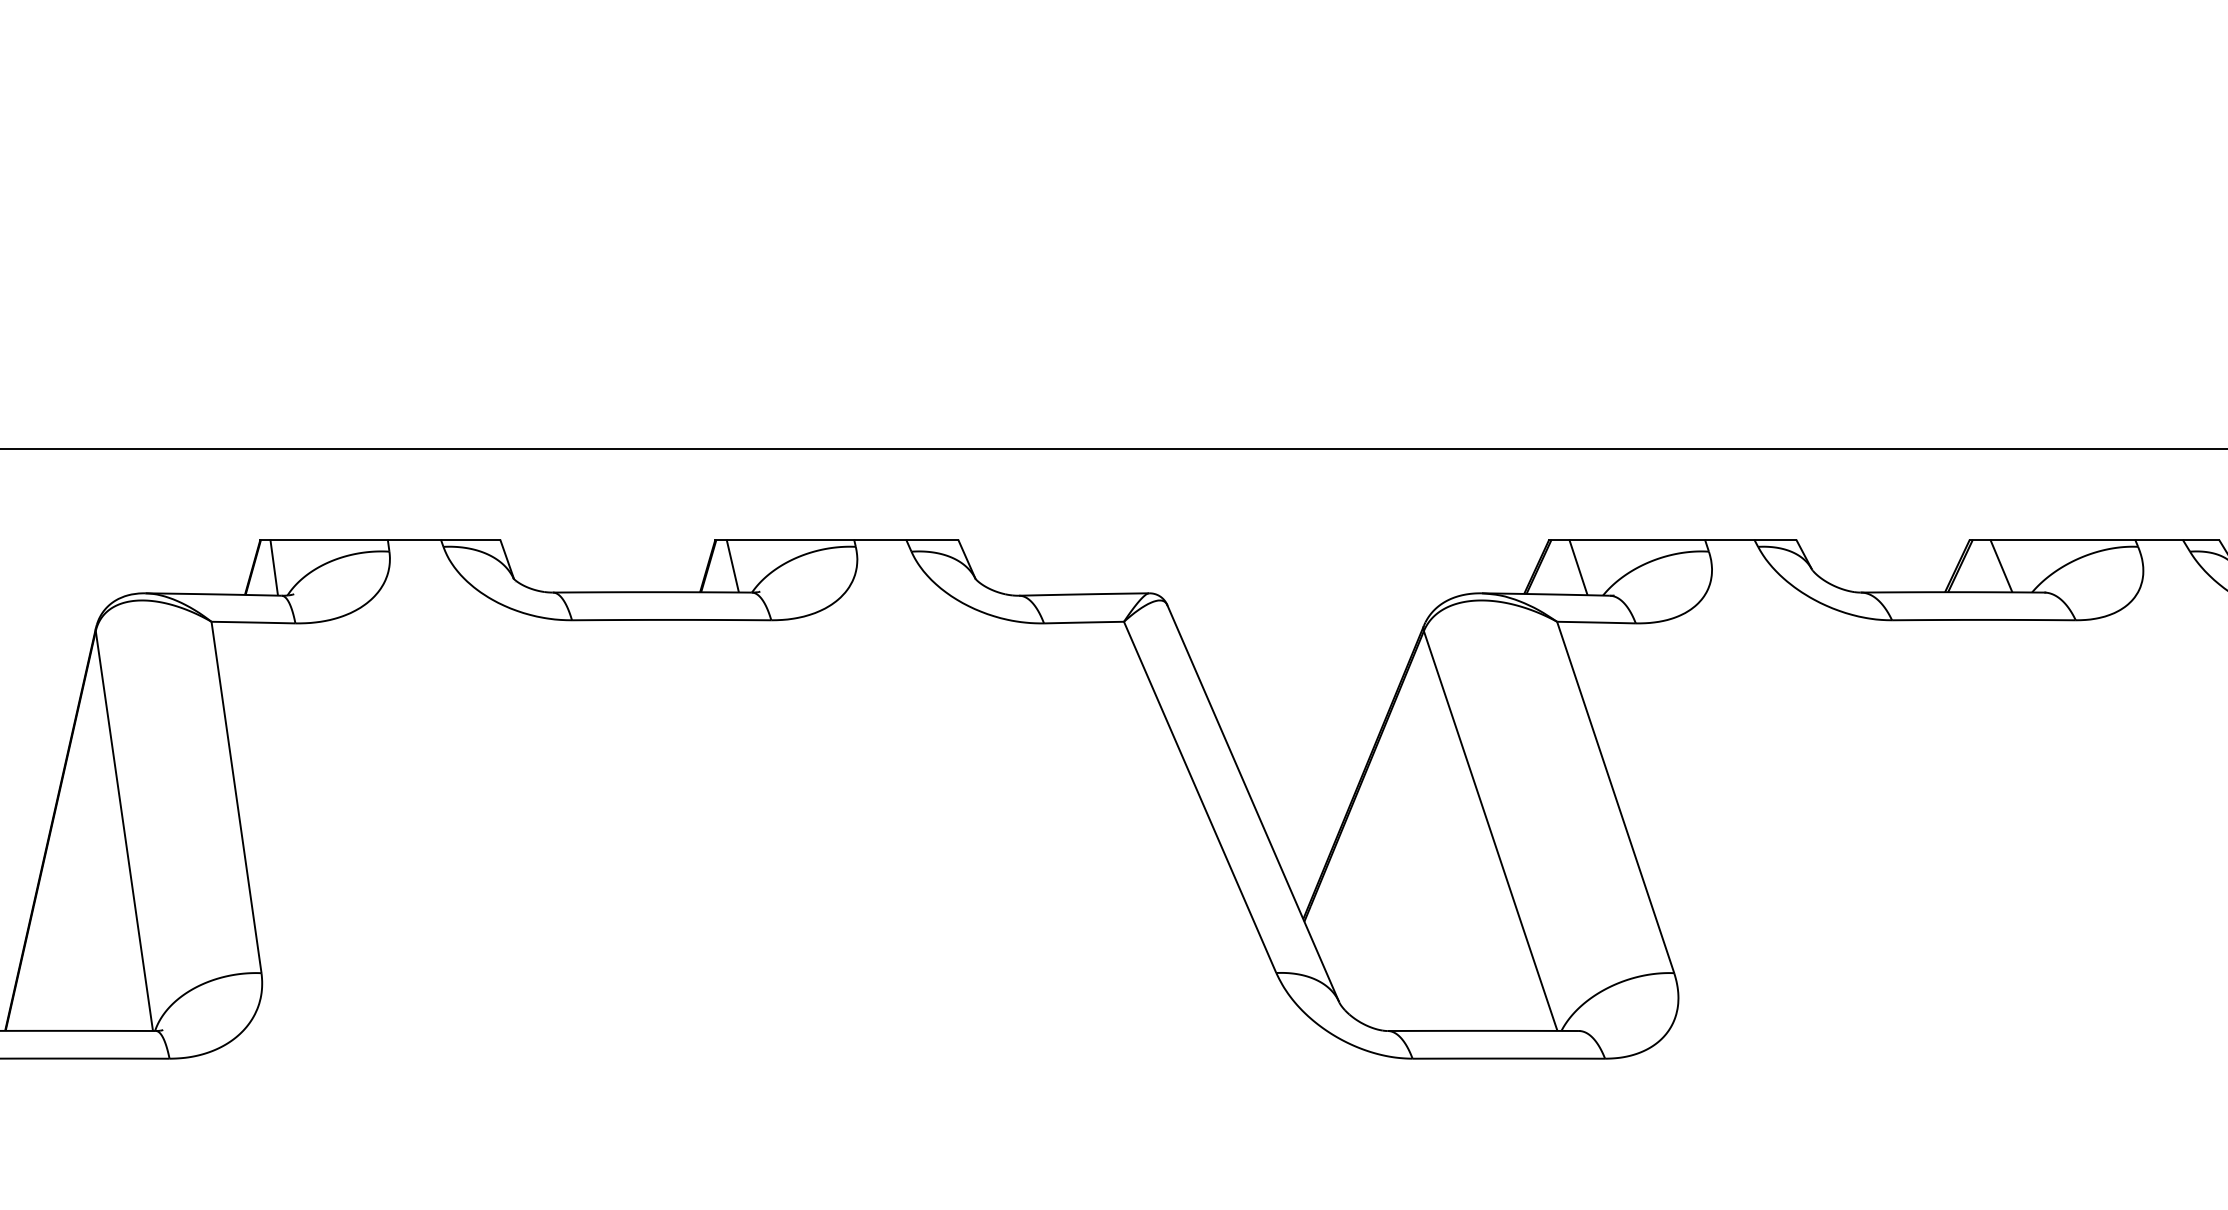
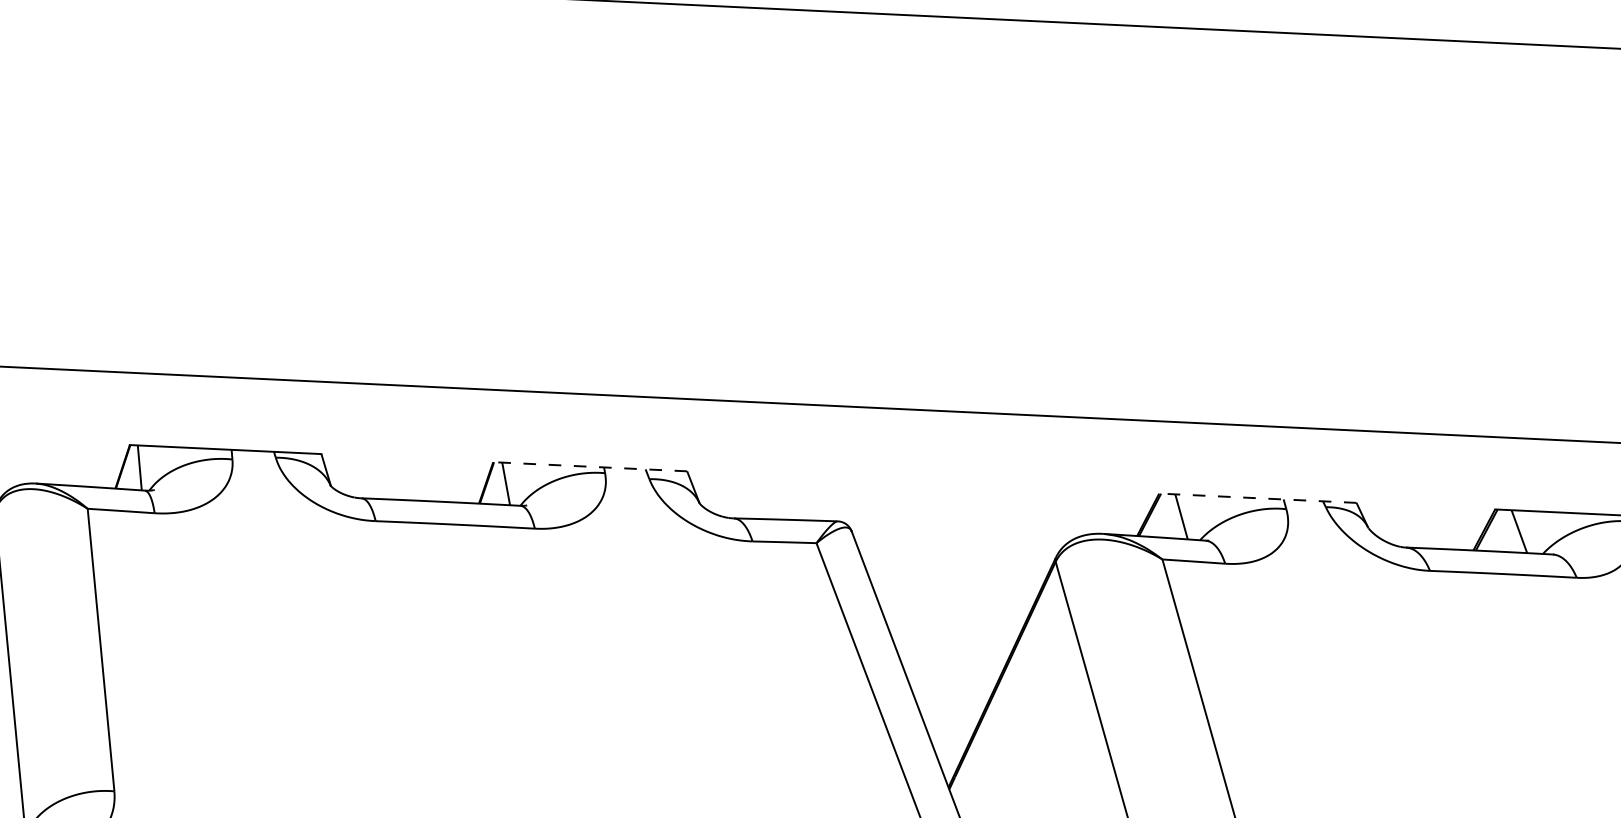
line: (836, 539) -> (589, 466), solid -> dashed
line: (1672, 539) -> (1257, 498), solid -> dashed

